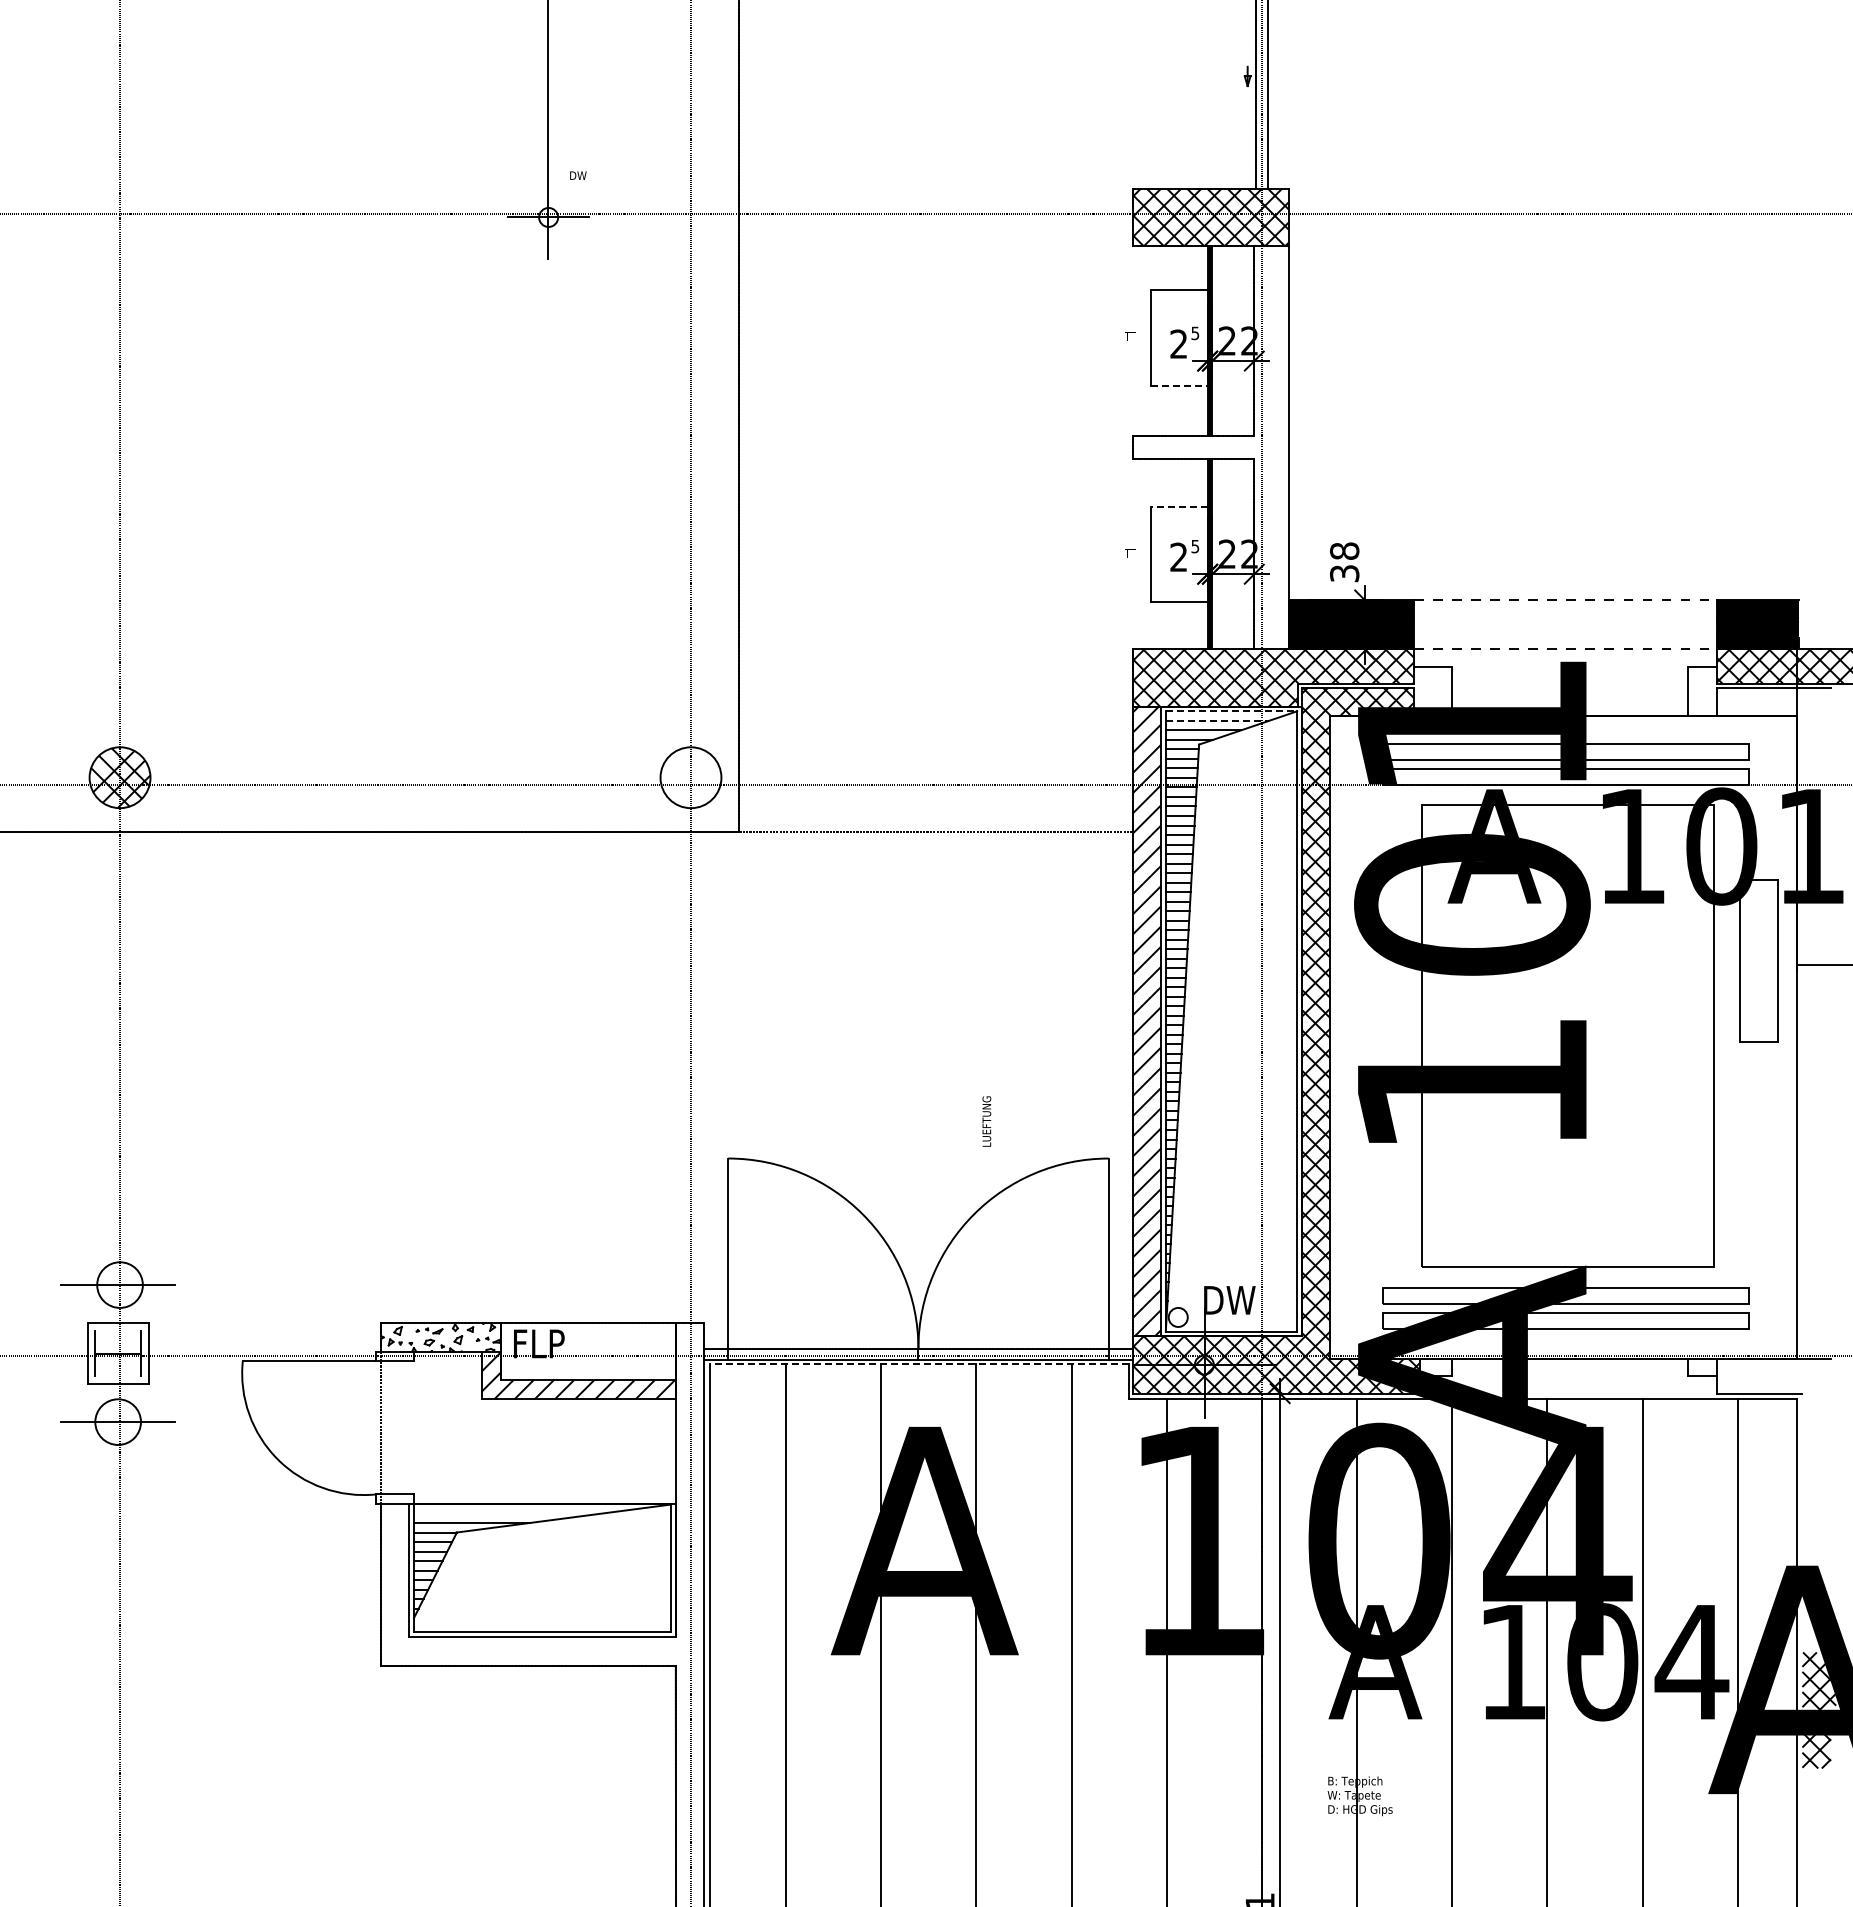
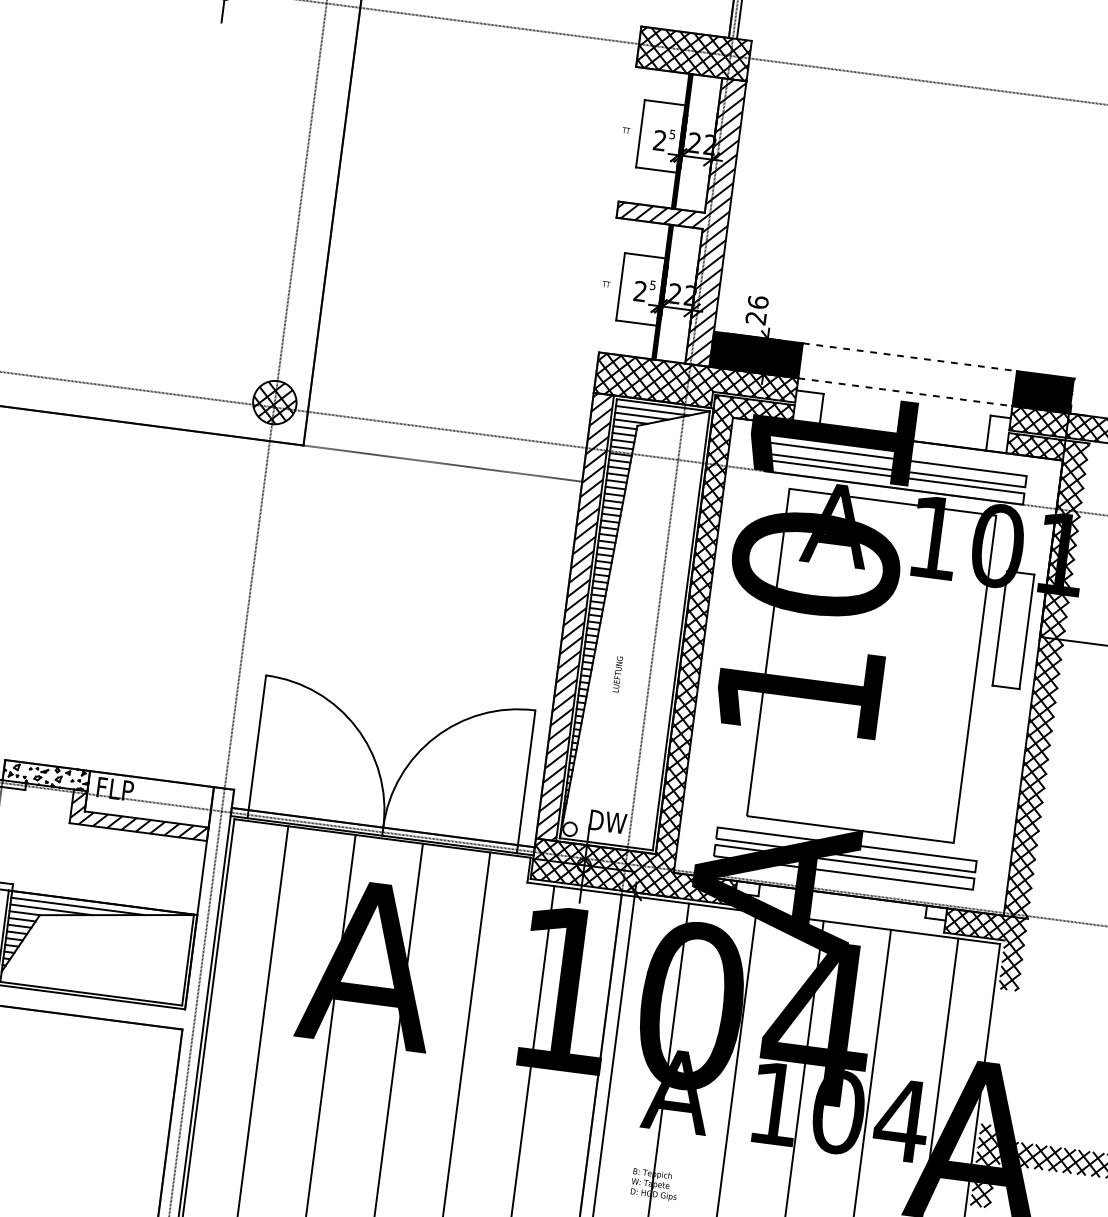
line: (1179, 385) -> (656, 169), dashed -> solid
hatch: (1210, 447) -> (672, 216), added
line: (1179, 506) -> (645, 255), dashed -> solid
text: (1344, 562) -> (757, 310), 38 -> 26
line: (1231, 711) -> (663, 405), dashed -> solid
line: (1217, 720) -> (652, 410), dashed -> solid
hatch: (690, 778) -> (274, 403), added
hatch: (1773, 1074) -> (1013, 712), added
text: (986, 1121) -> (617, 674), moved
line: (918, 1364) -> (381, 838), dashed -> solid
line: (508, 1513) -> (78, 906), added

